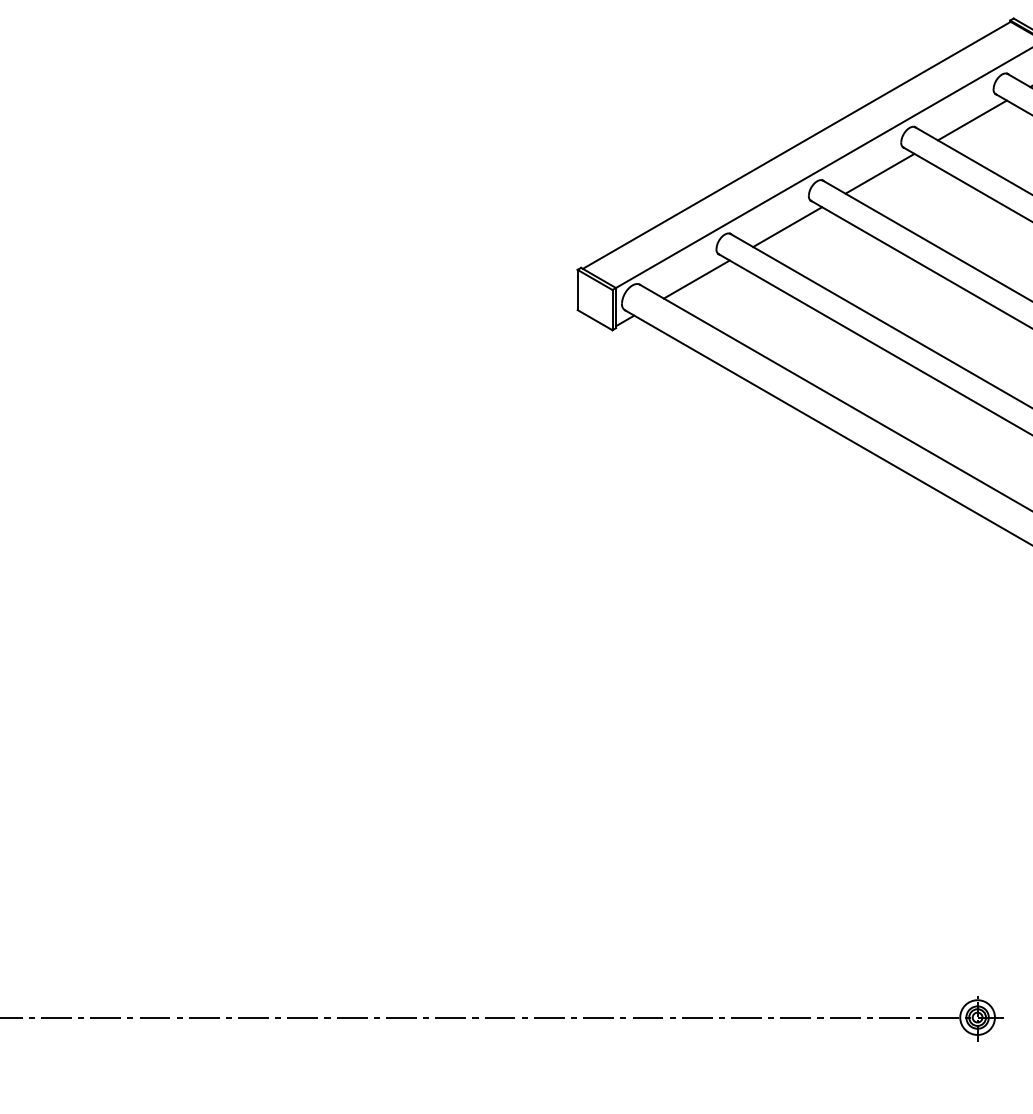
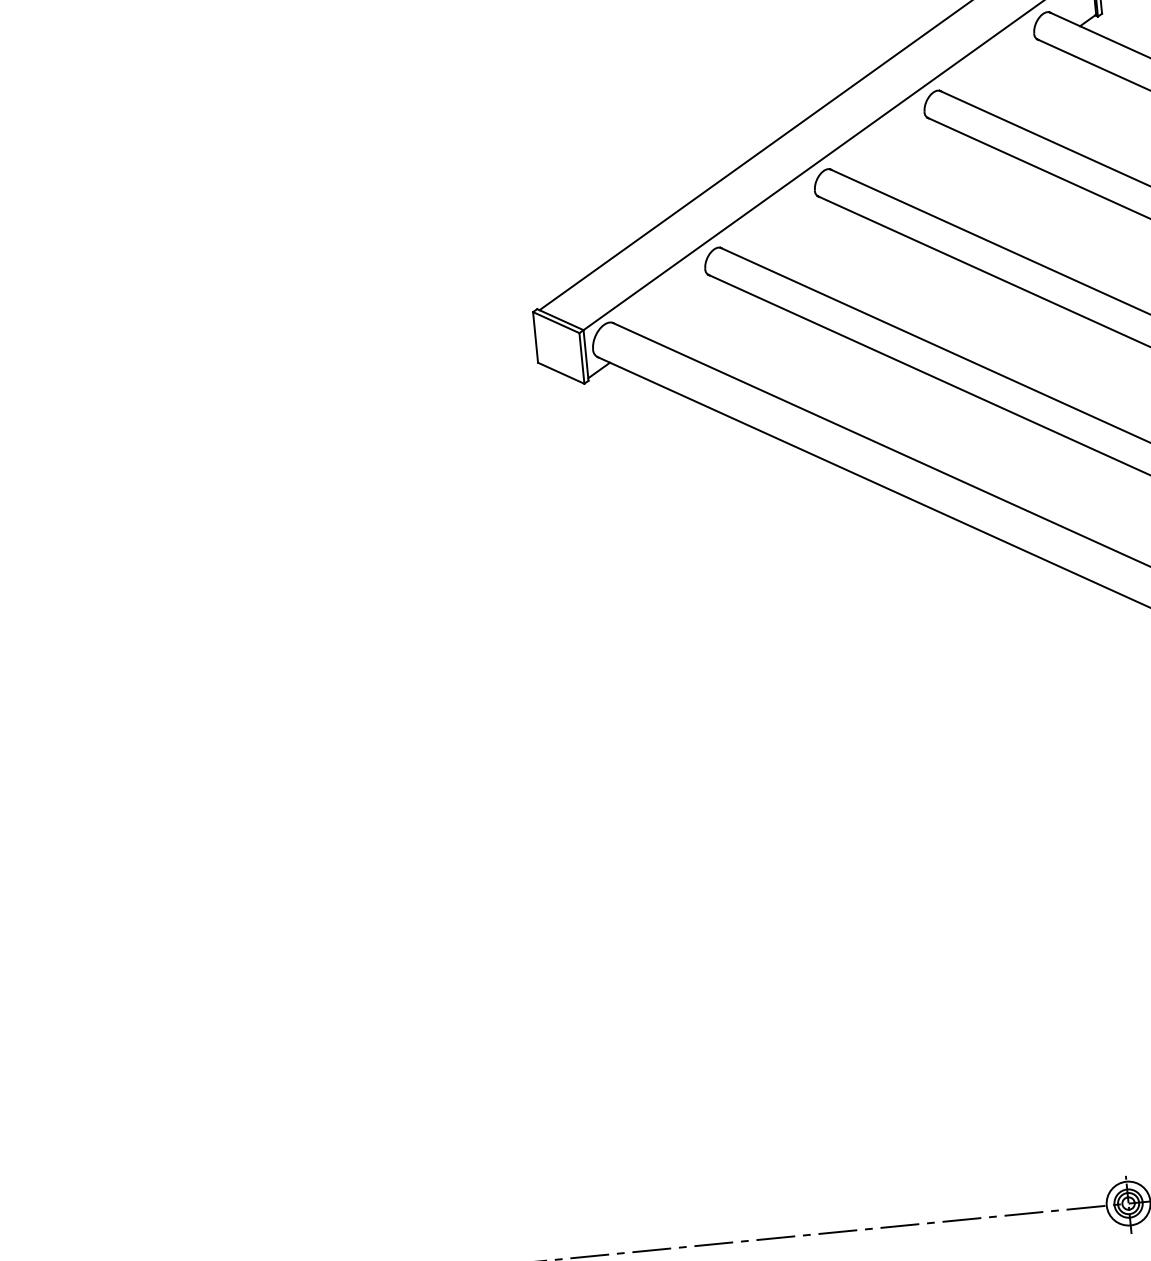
line: (971, 120) -> (1010, 75), removed
line: (879, 173) -> (901, 153), removed
line: (787, 227) -> (791, 232), removed
line: (696, 279) -> (683, 309), removed

